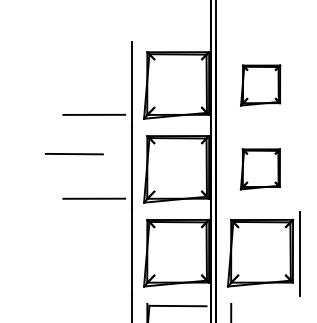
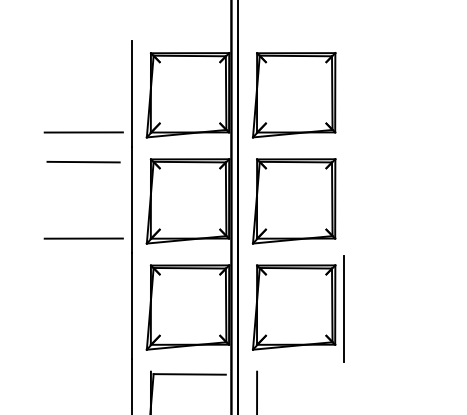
part: (260, 85) -> (294, 95), size x1.67
line: (74, 154) -> (83, 162), moved
part: (259, 169) -> (293, 201), size x1.67

